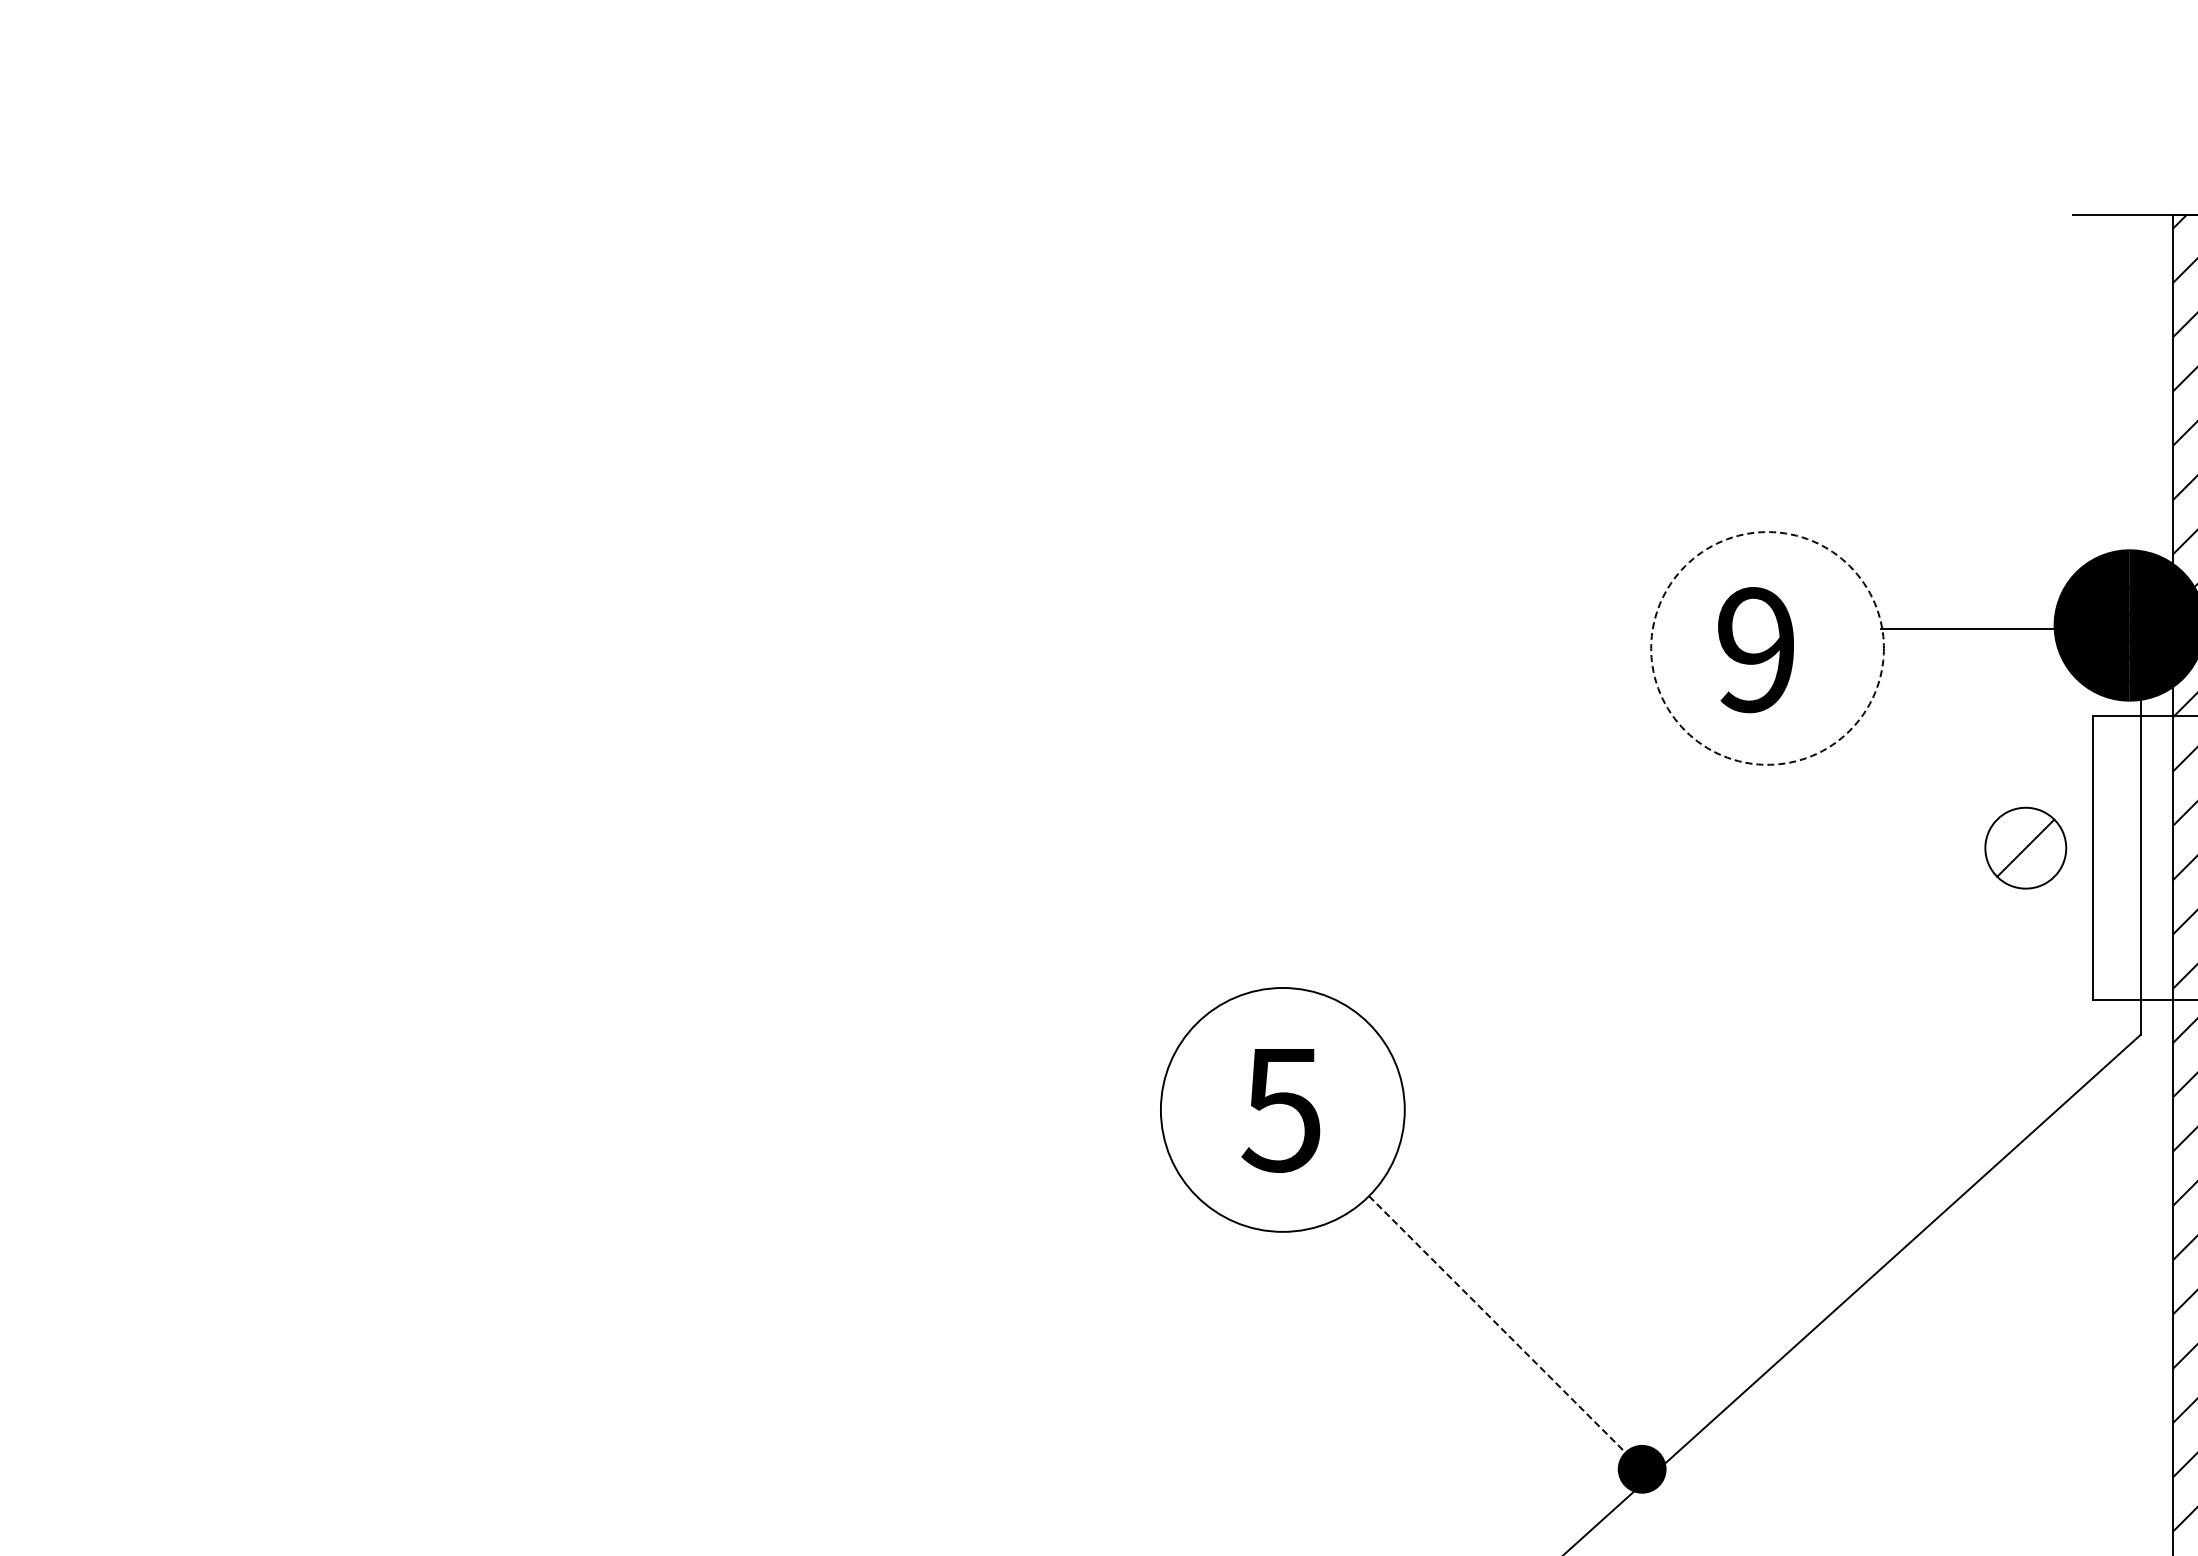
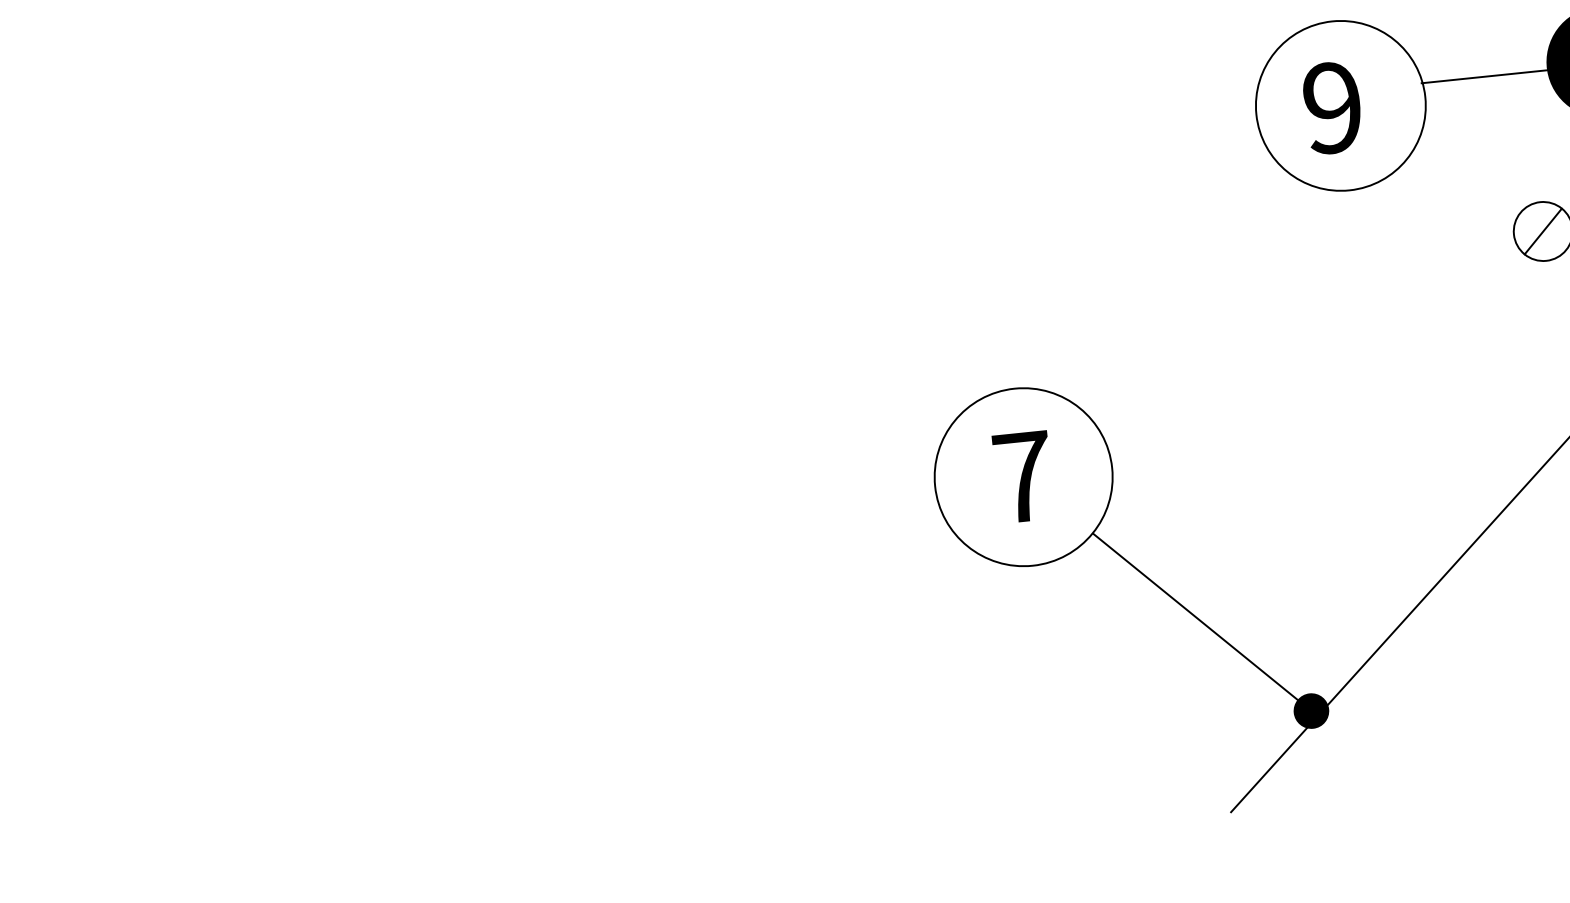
circle: (1767, 648) -> (1340, 105), dashed -> solid
text: (1281, 1110) -> (1022, 477), 5 -> 7
line: (1505, 1333) -> (1202, 622), dashed -> solid

